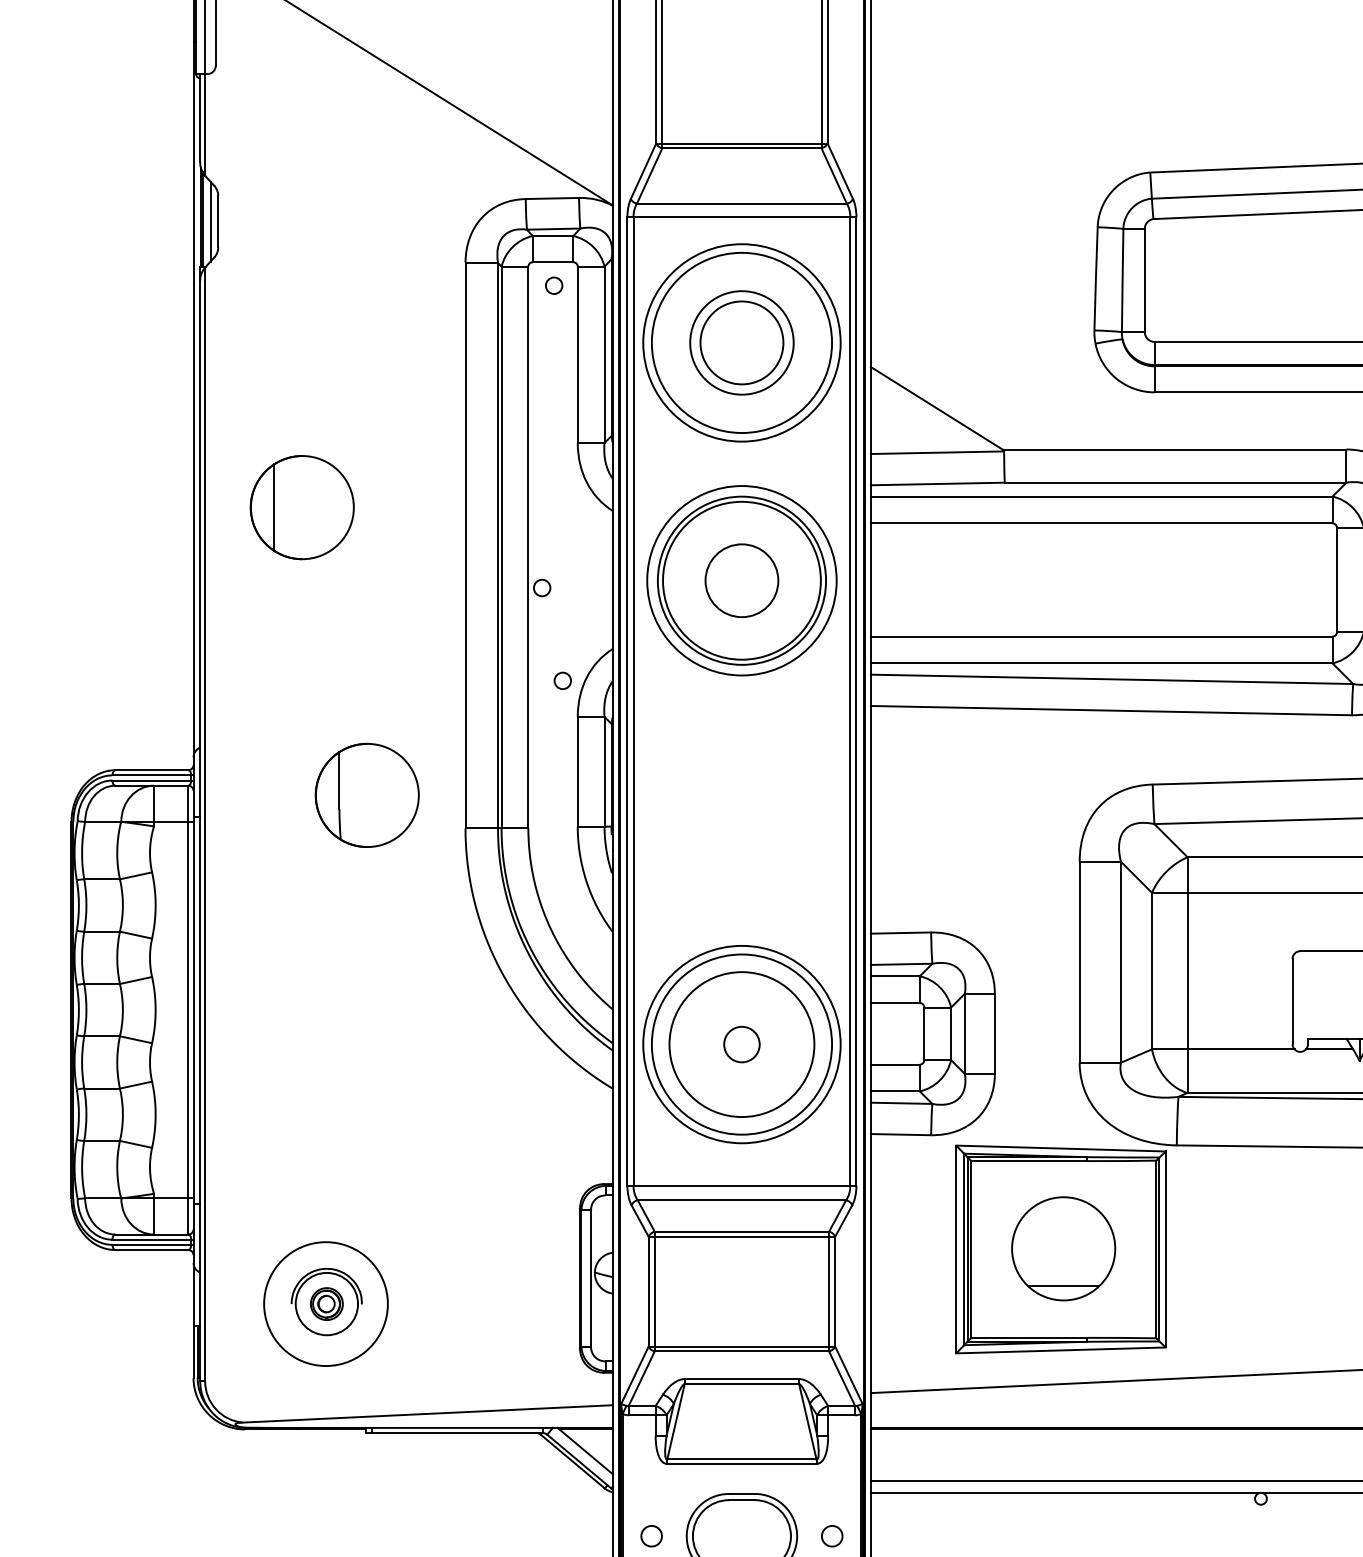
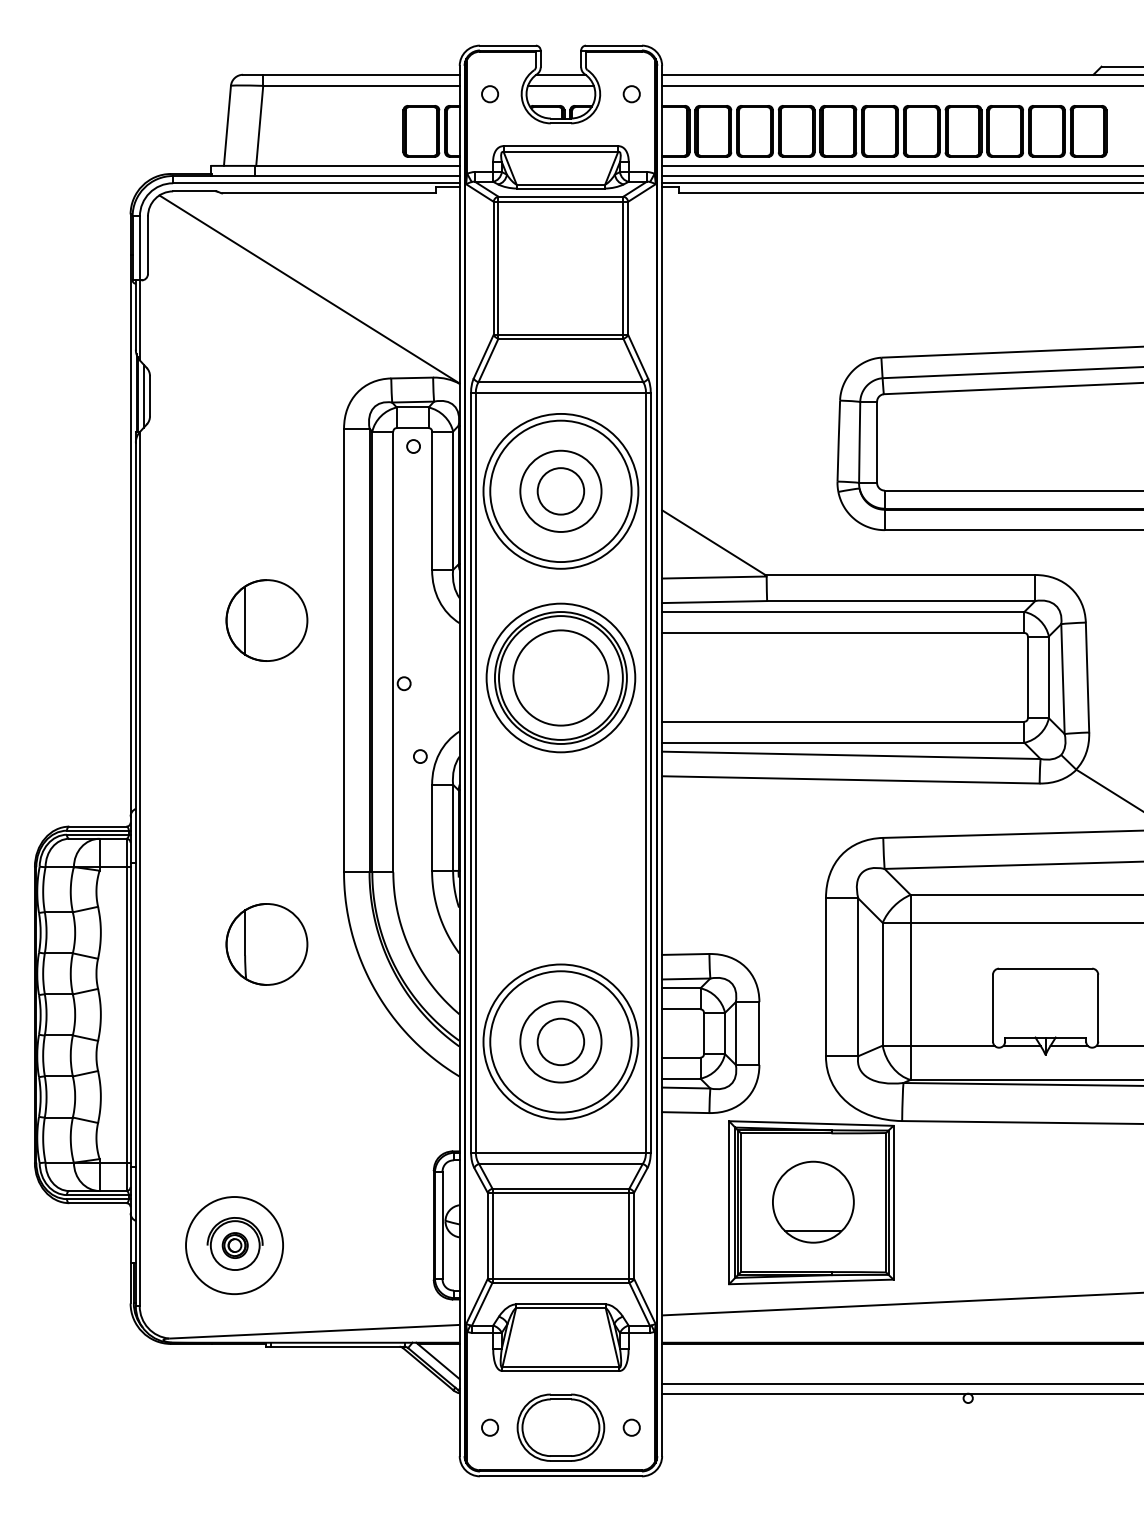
circle: (741, 343) -> (560, 491), size x0.71
part: (301, 507) -> (266, 620), moved
circle: (741, 580) -> (560, 677), size x1.67
part: (366, 795) -> (266, 944), moved
circle: (741, 1044) -> (560, 1041), size x0.71
circle: (741, 1044) -> (560, 1041), size x1.67

